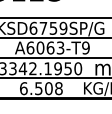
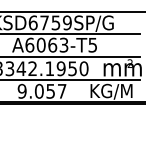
text: (85, 47) -> (92, 44), A6063-T9 -> A6063-T5
text: (40, 87) -> (41, 90), 6.508 -> 9.057

